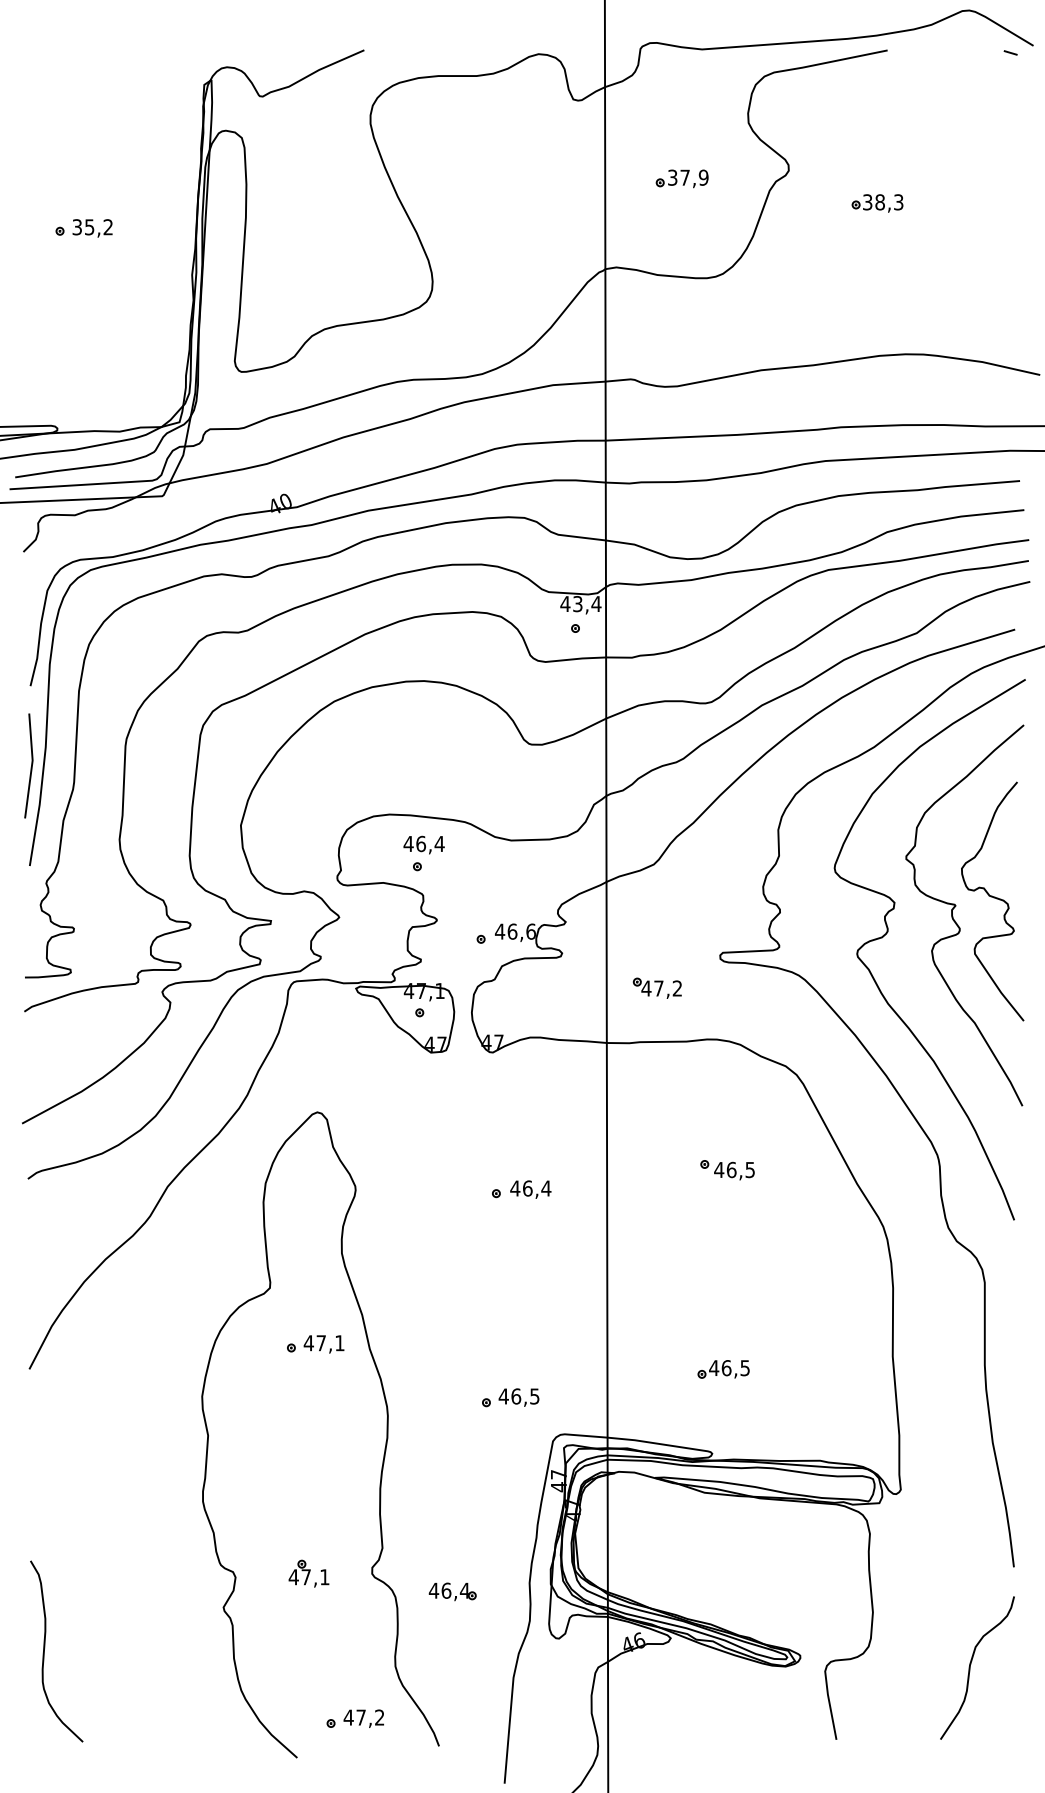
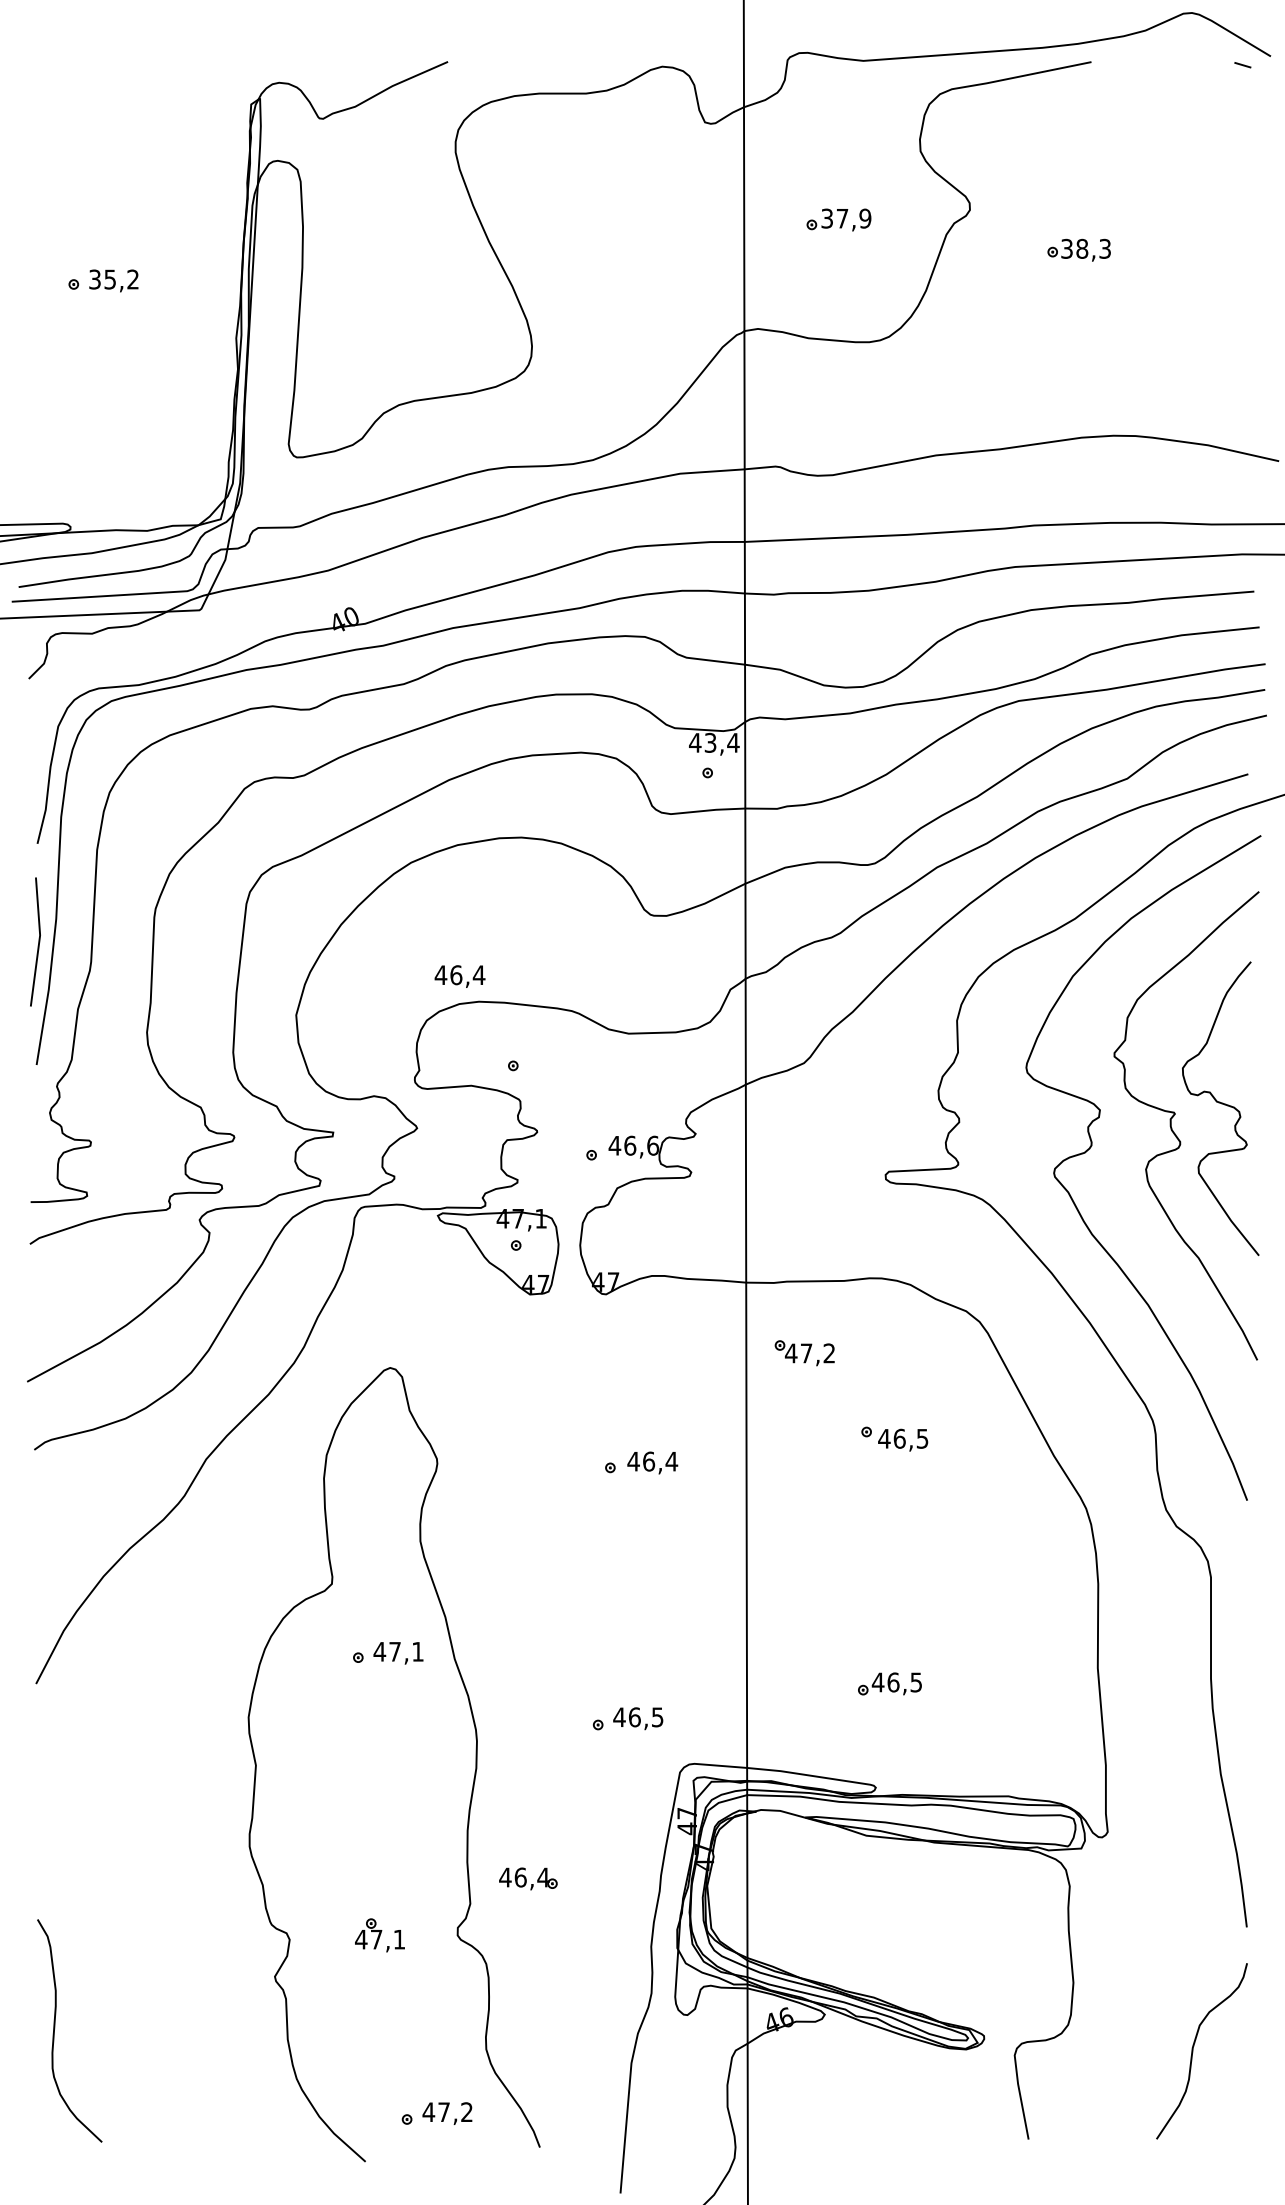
text: (423, 844) -> (459, 975), moved
part: (656, 987) -> (803, 1352), moved
part: (452, 1591) -> (528, 1878), moved

